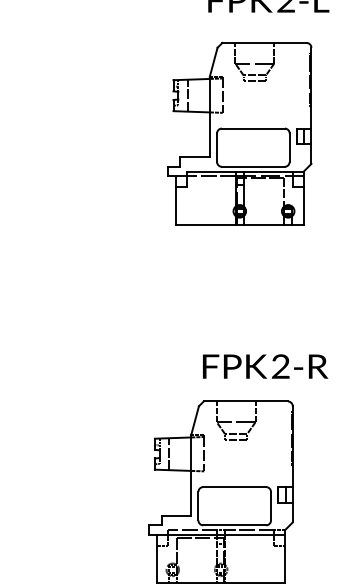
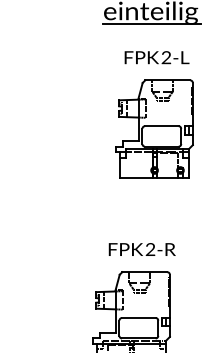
part: (239, 132) -> (154, 128), moved
text: (263, 366) -> (141, 249), moved

